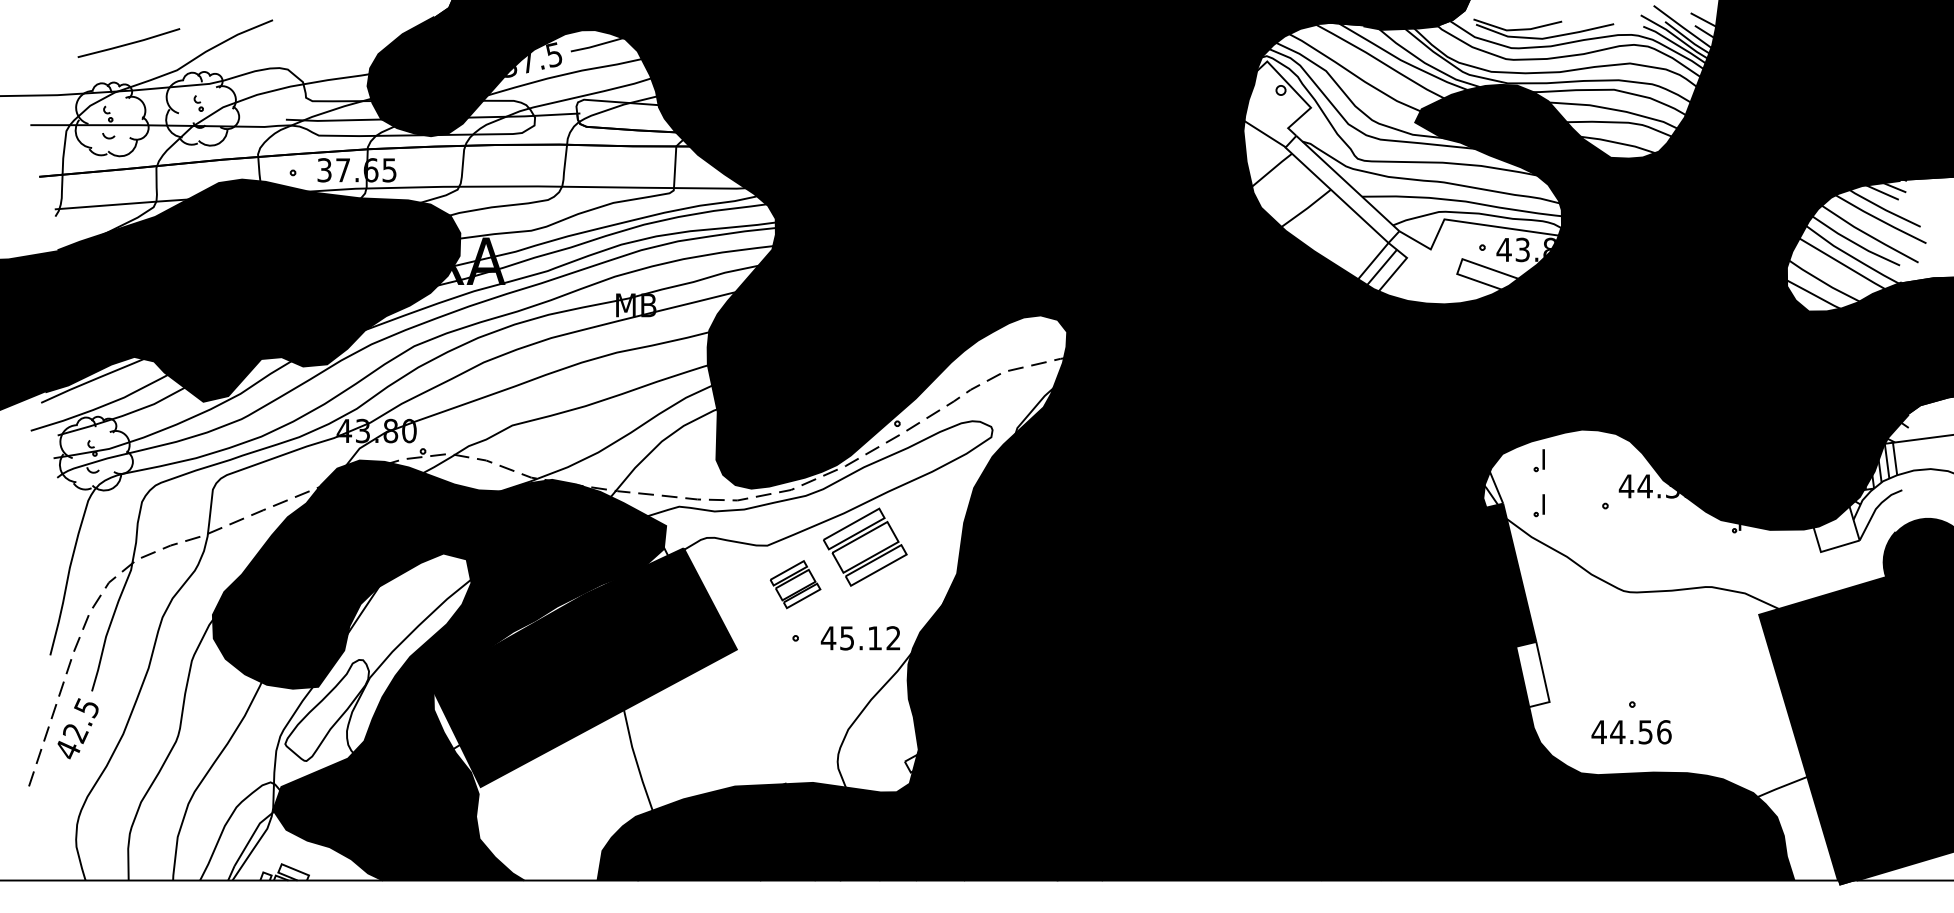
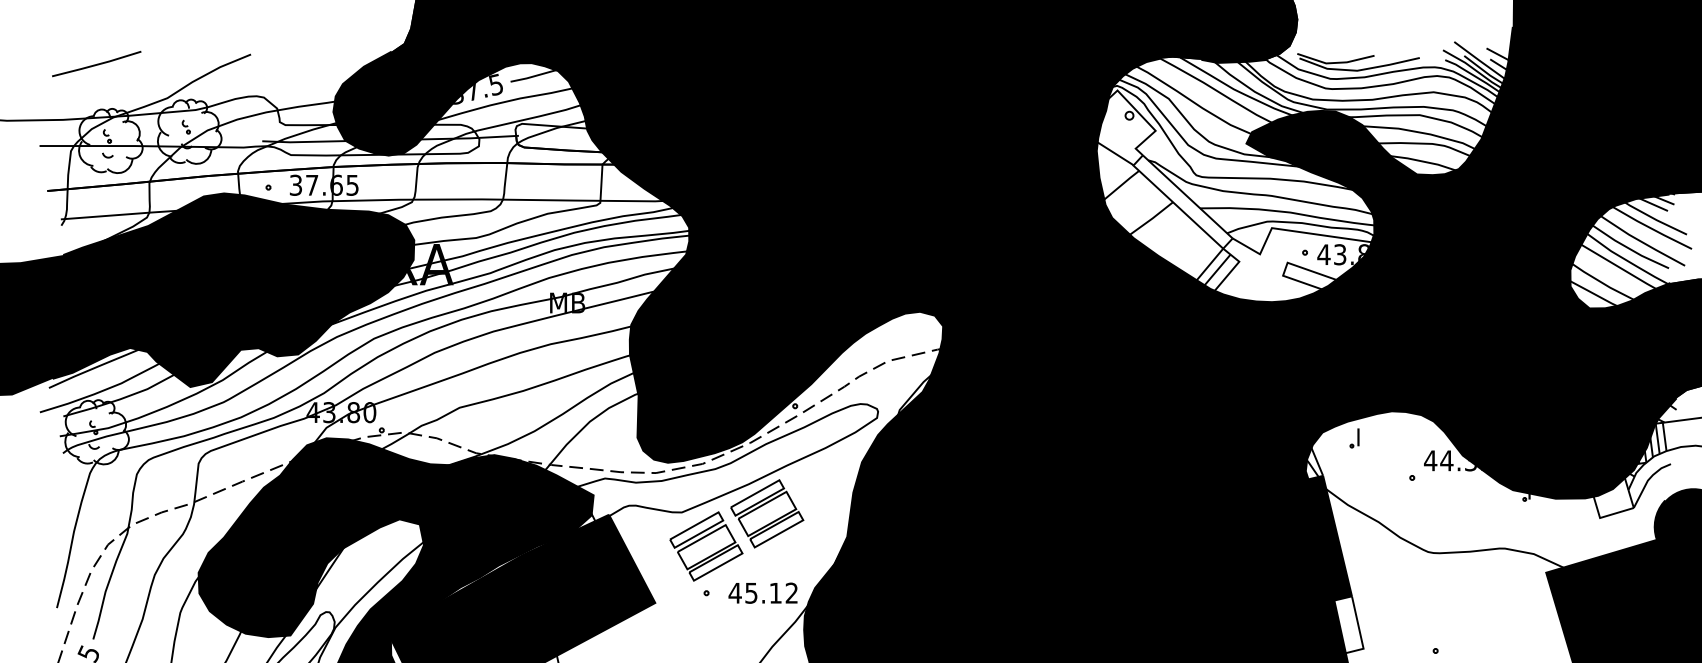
line: (128, 43) -> (96, 64), moved
part: (1538, 505) -> (1353, 477), removed
part: (795, 584) -> (706, 546), size x1.67

